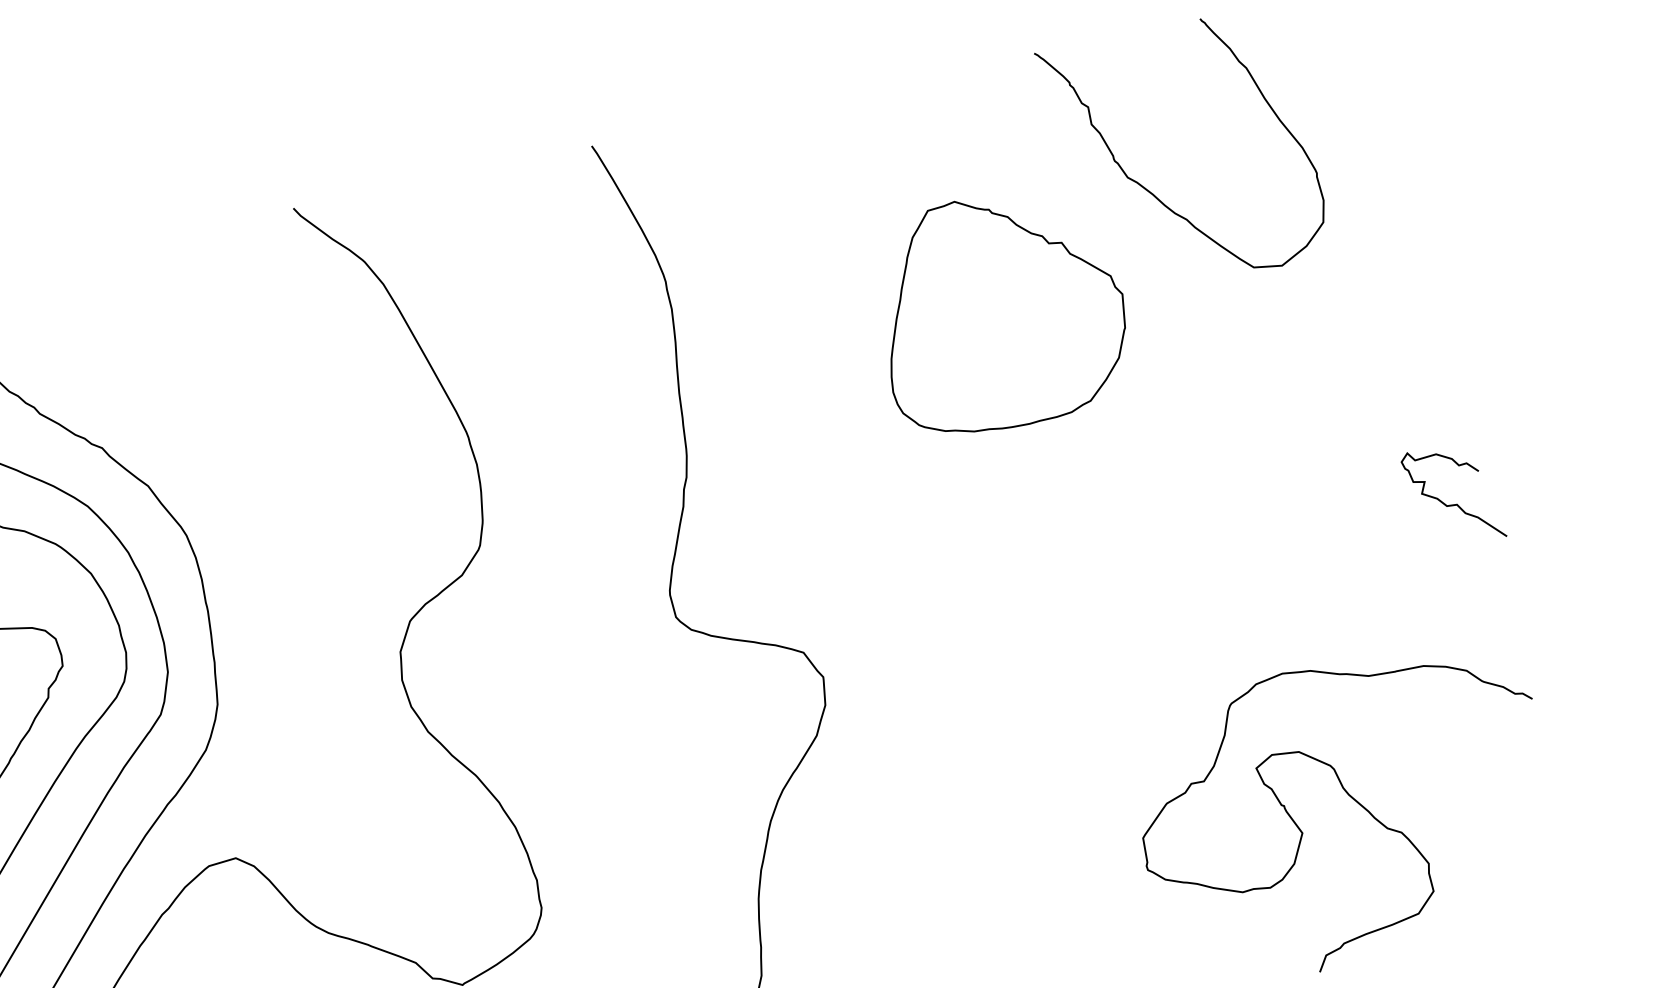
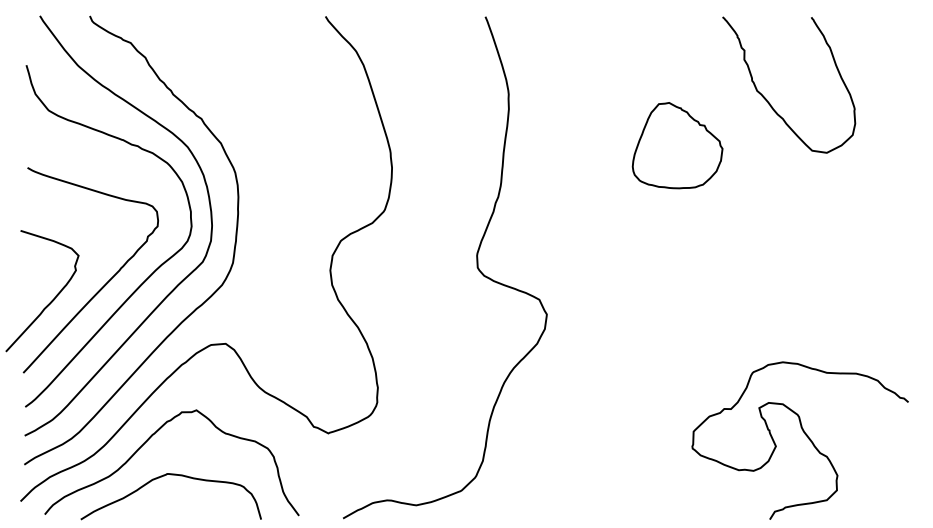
part: (1000, 310) -> (677, 145), size x0.7
curve: (1454, 503) -> (889, 293), removed

